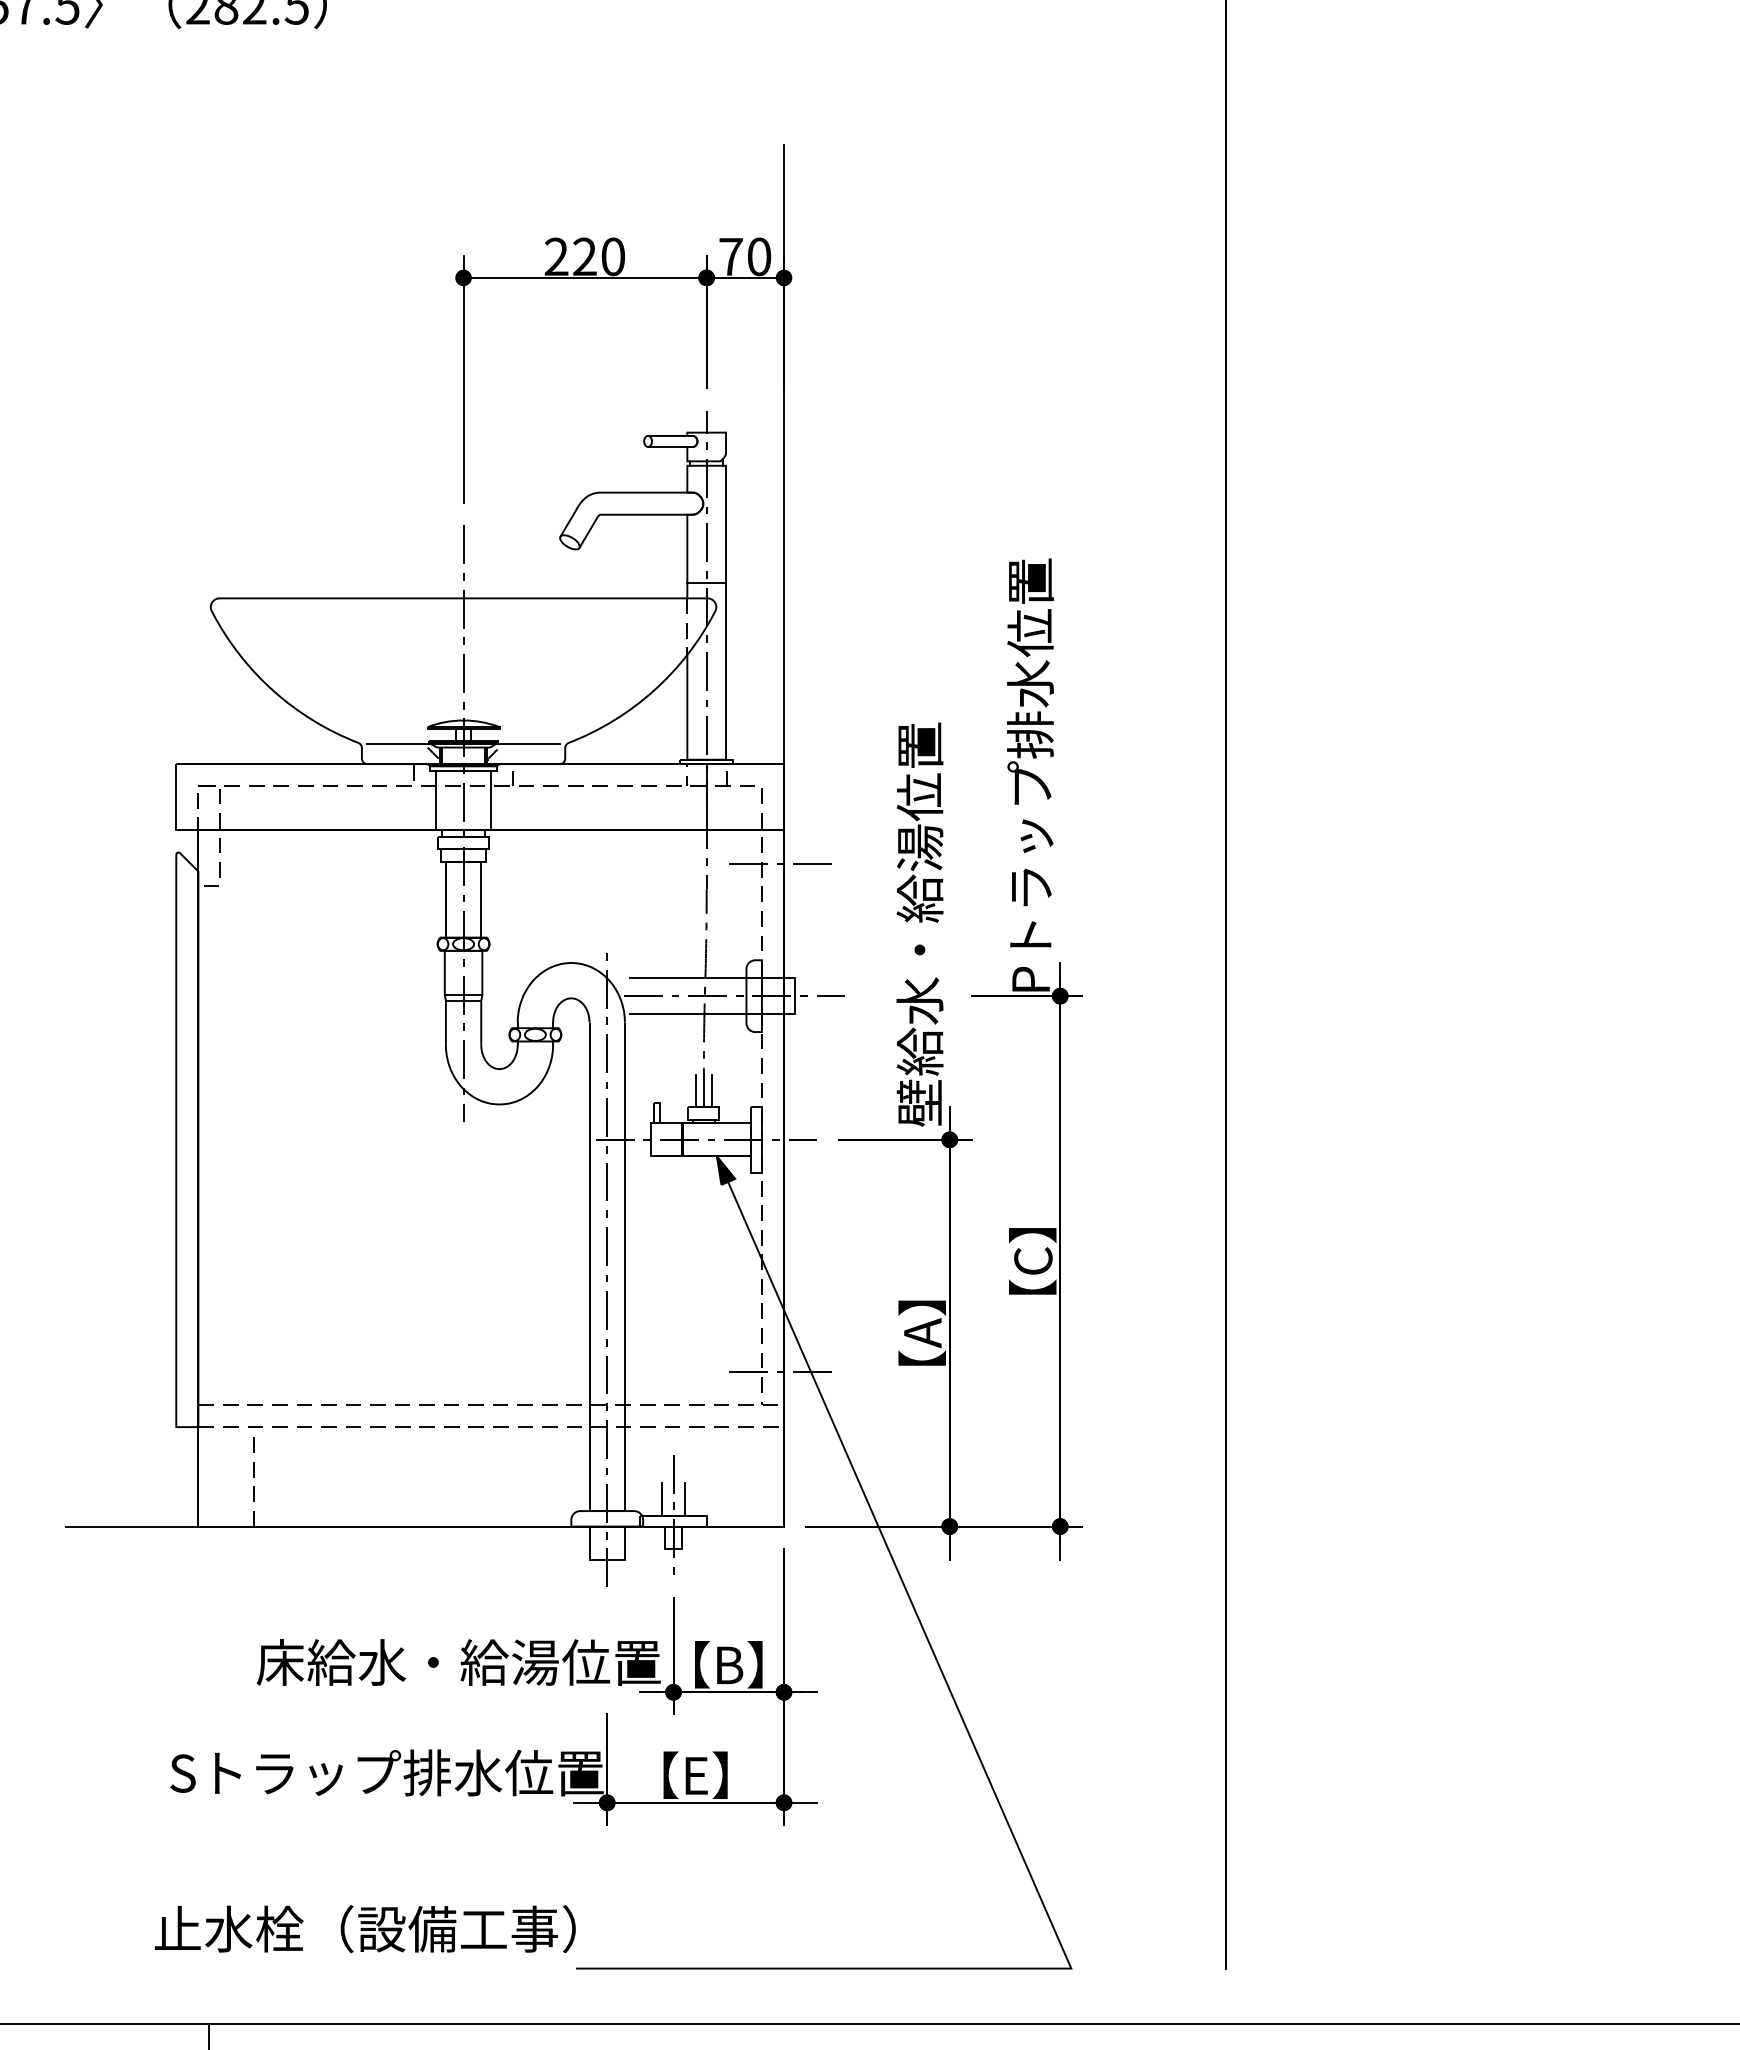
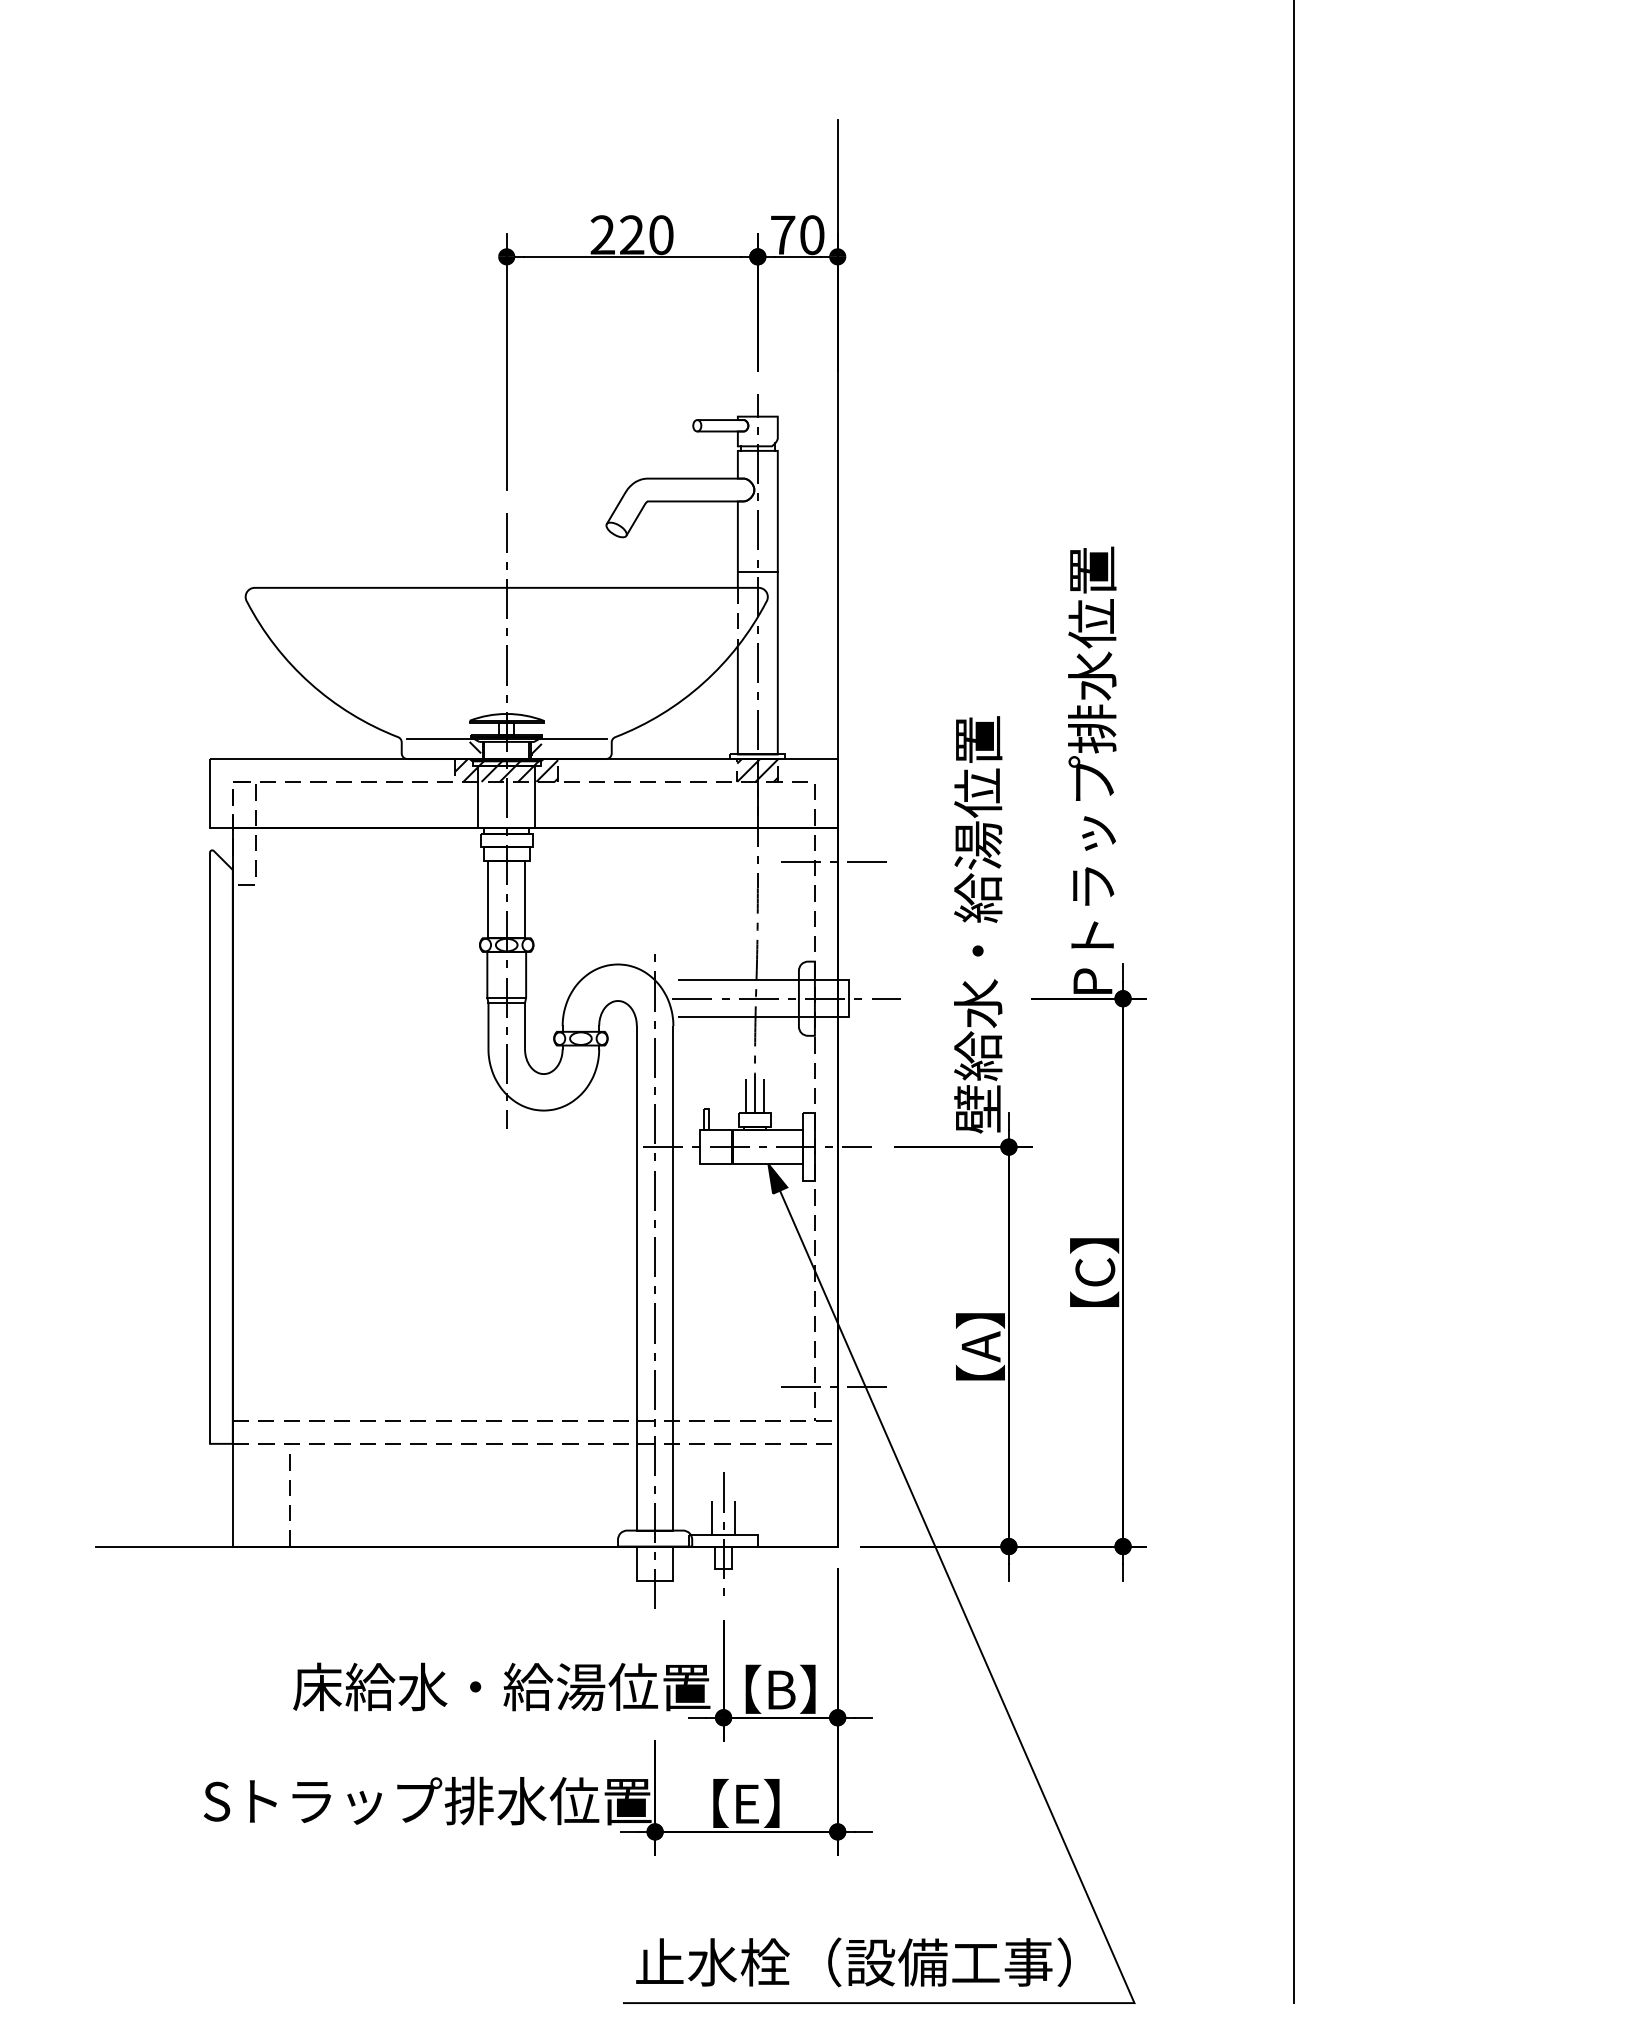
hatch: (463, 775) -> (506, 770), added
hatch: (706, 775) -> (757, 770), added
text: (364, 1929) -> (852, 1962), moved

